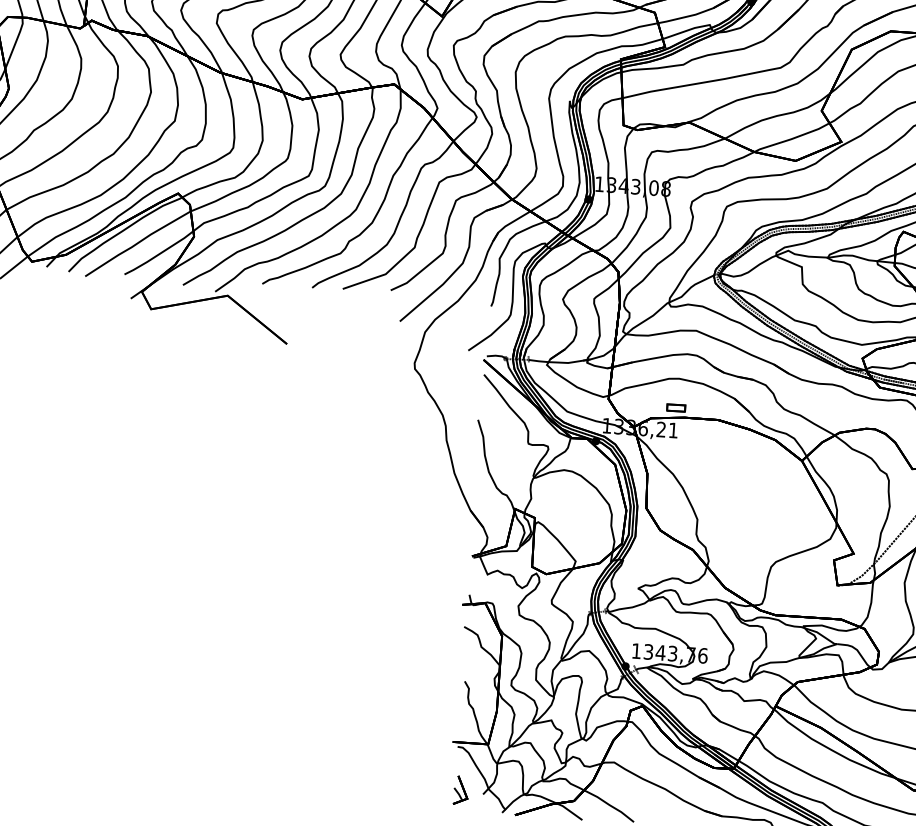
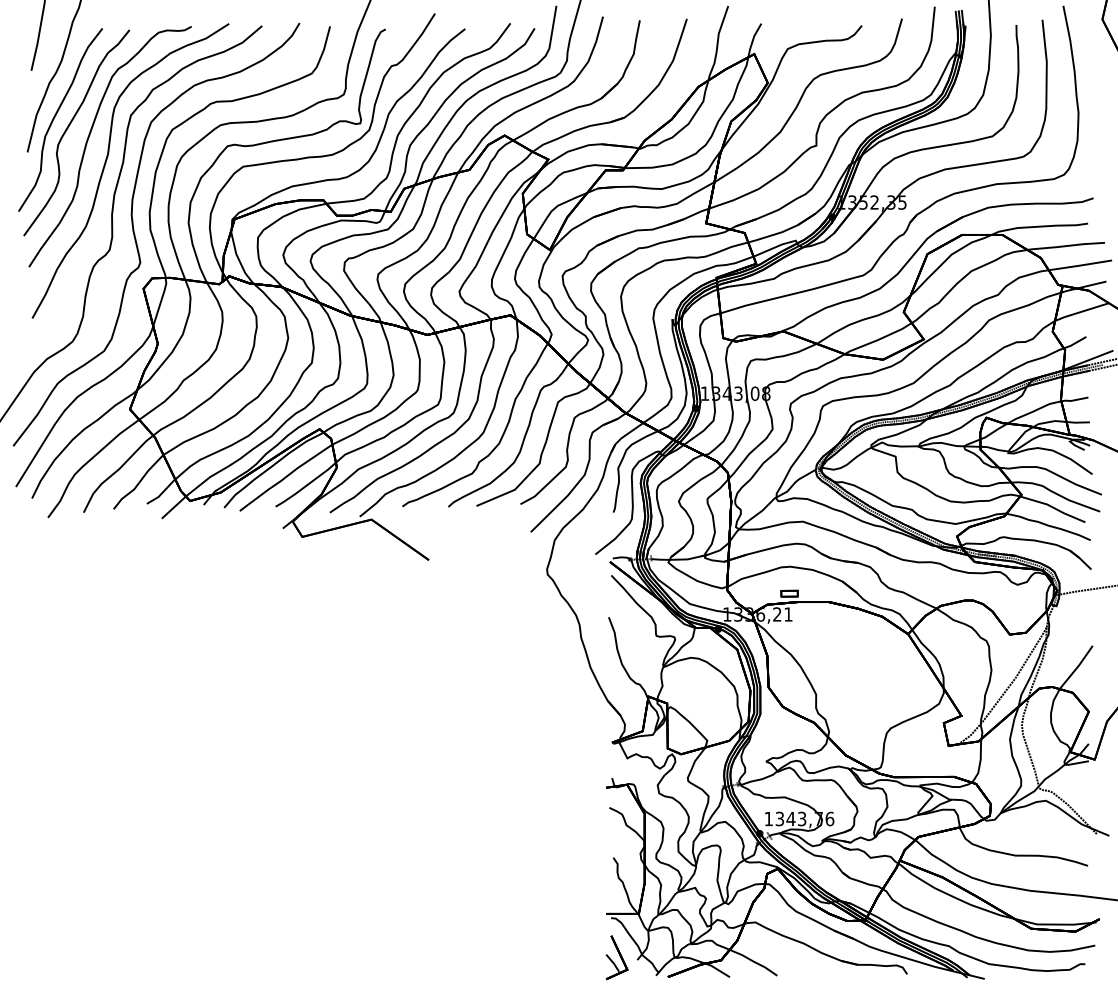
part: (460, 790) -> (616, 957), size x1.67

